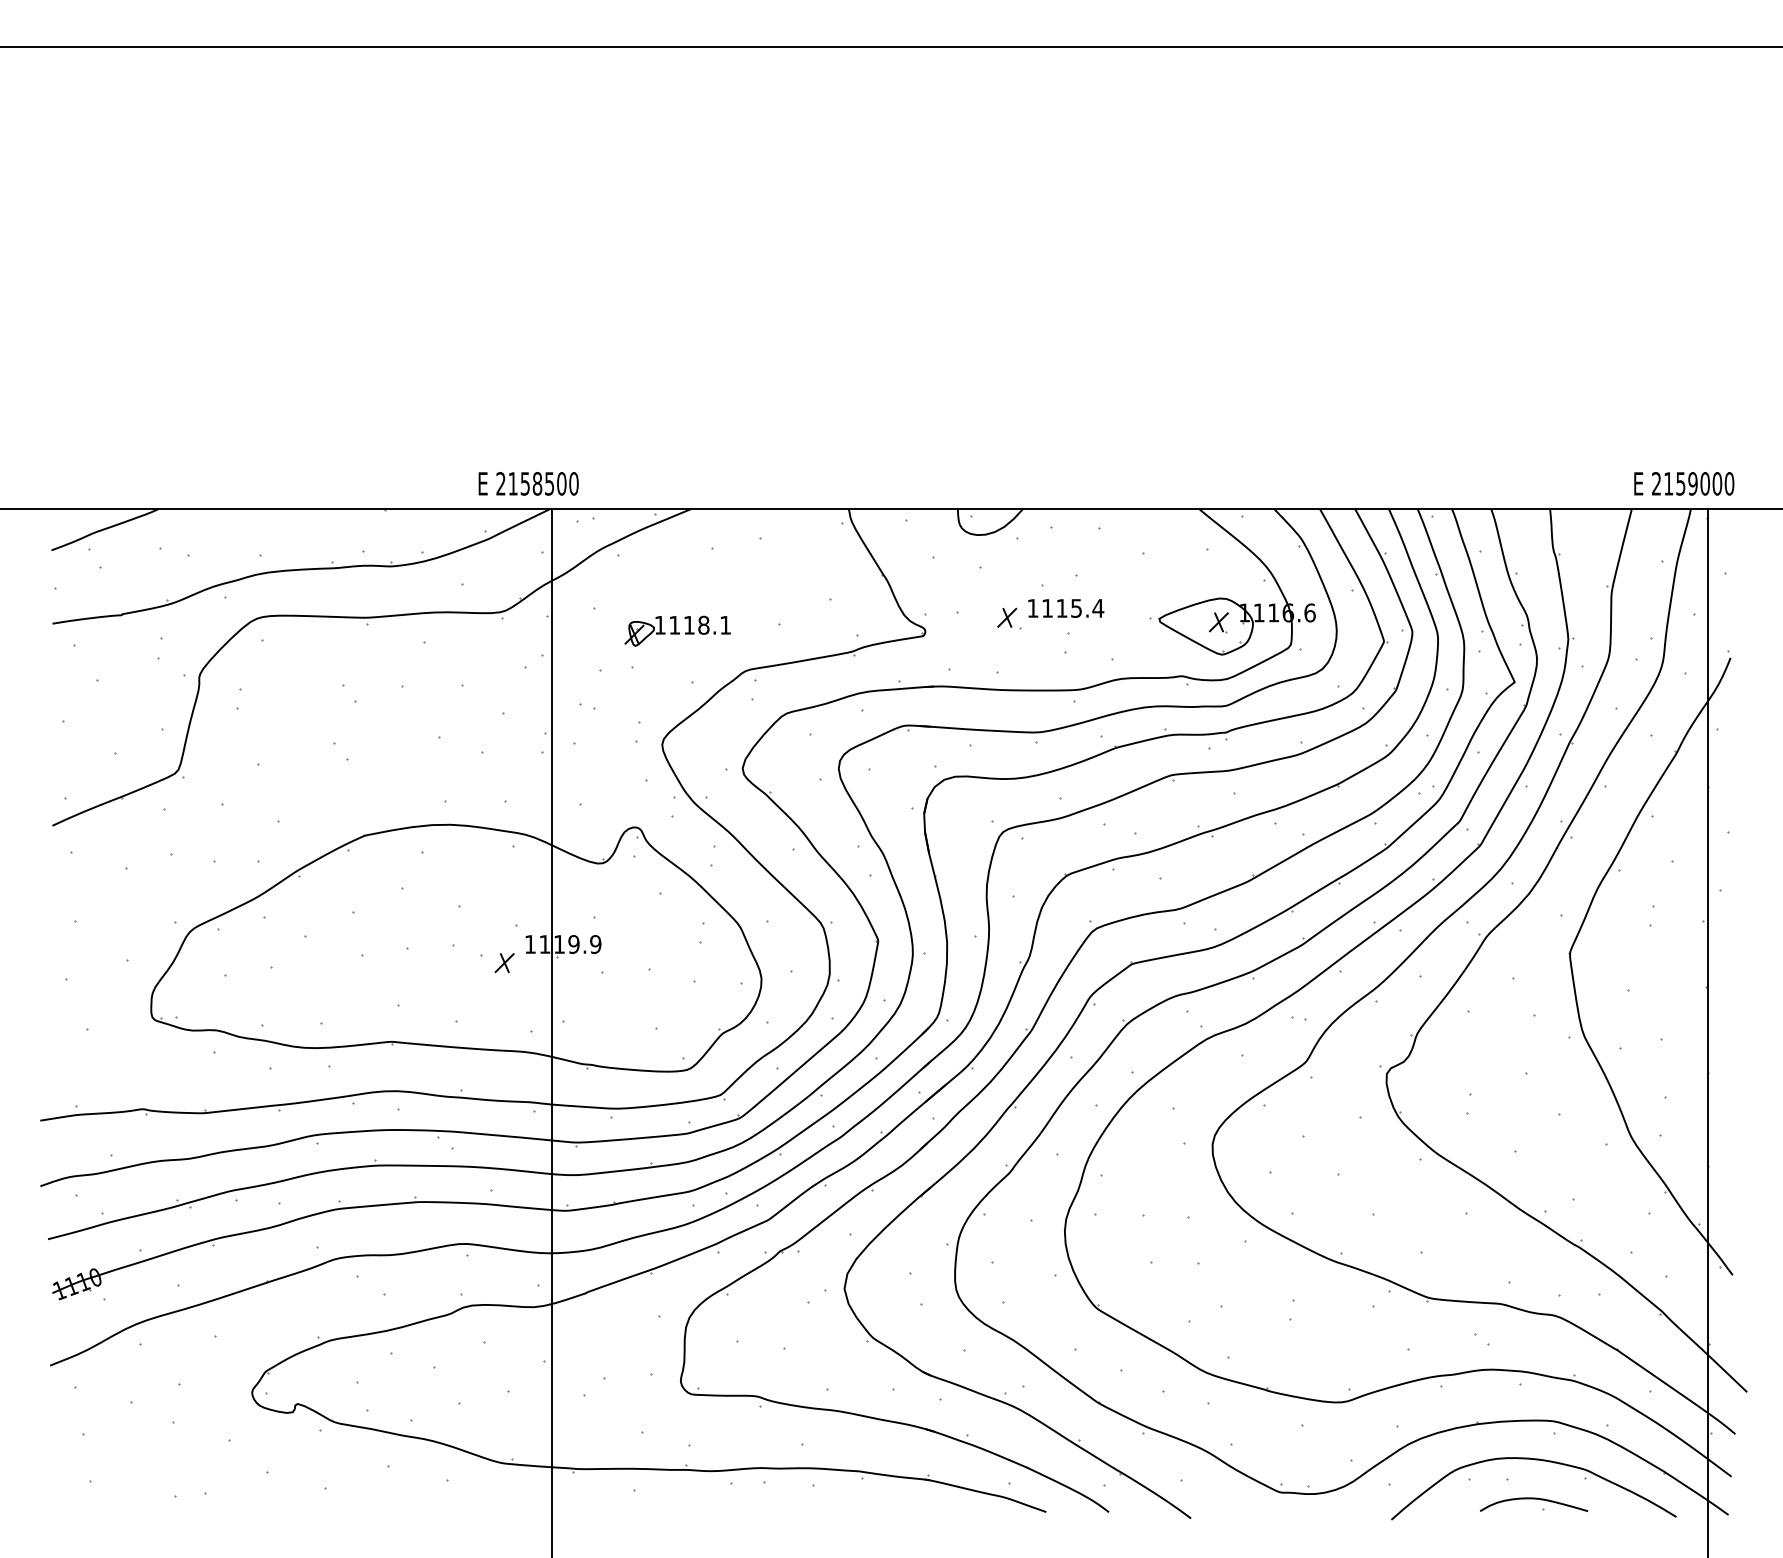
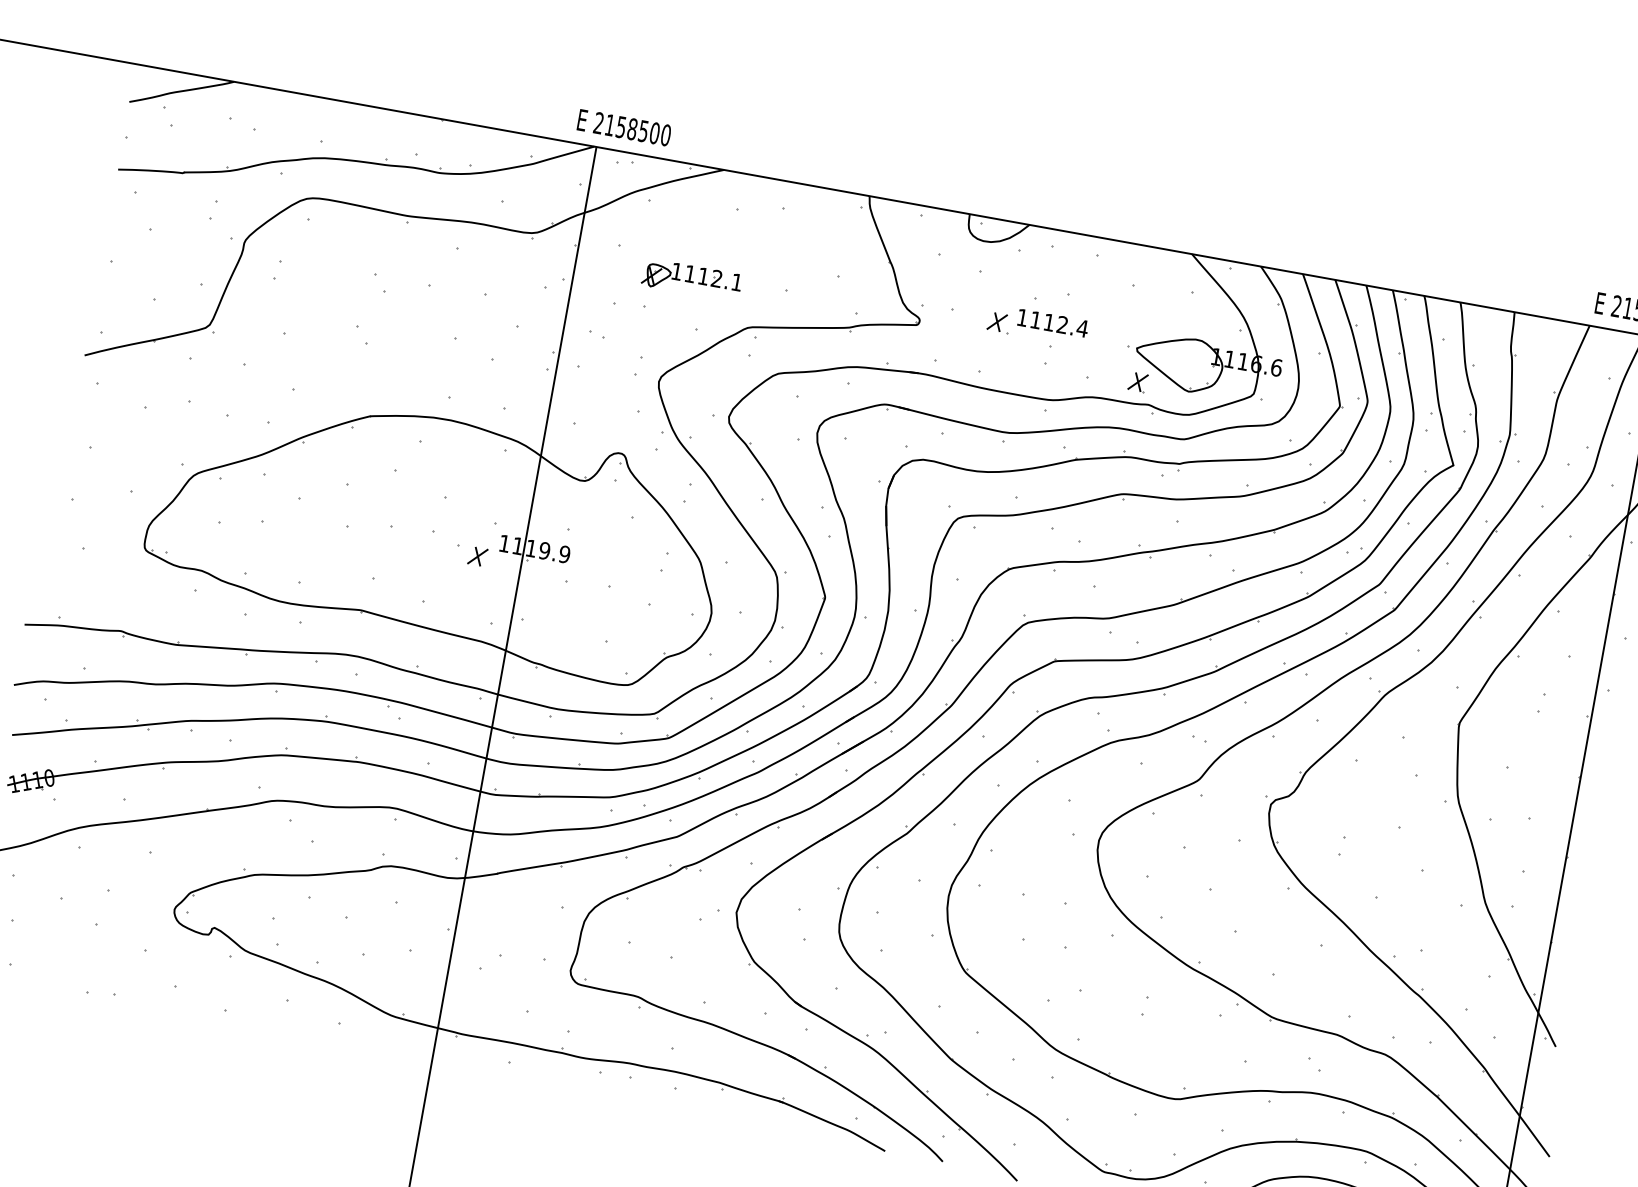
text: (528, 483) -> (624, 127), moved
text: (1076, 607) -> (1062, 324), 1115.4 -> 1112.4
part: (1218, 622) -> (1137, 382), moved
text: (703, 624) -> (716, 278), 1118.1 -> 1112.1

